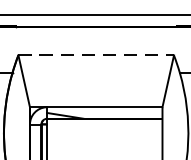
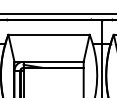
line: (97, 54) -> (49, 34), dashed -> solid

